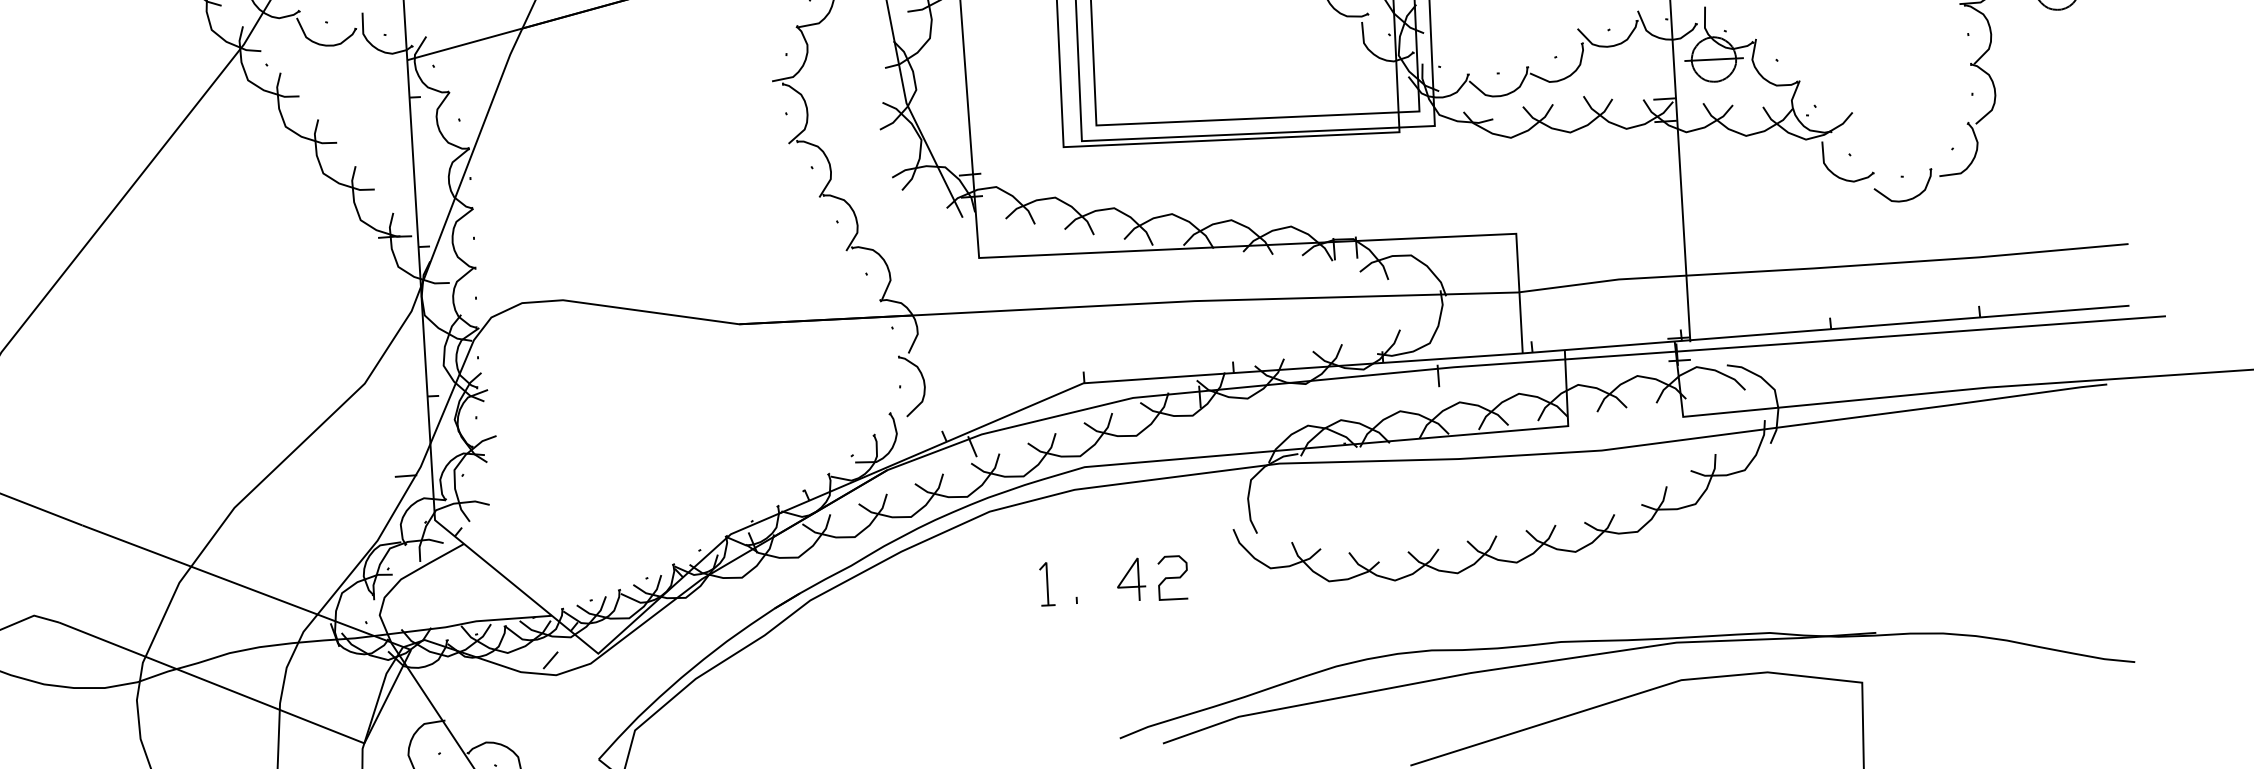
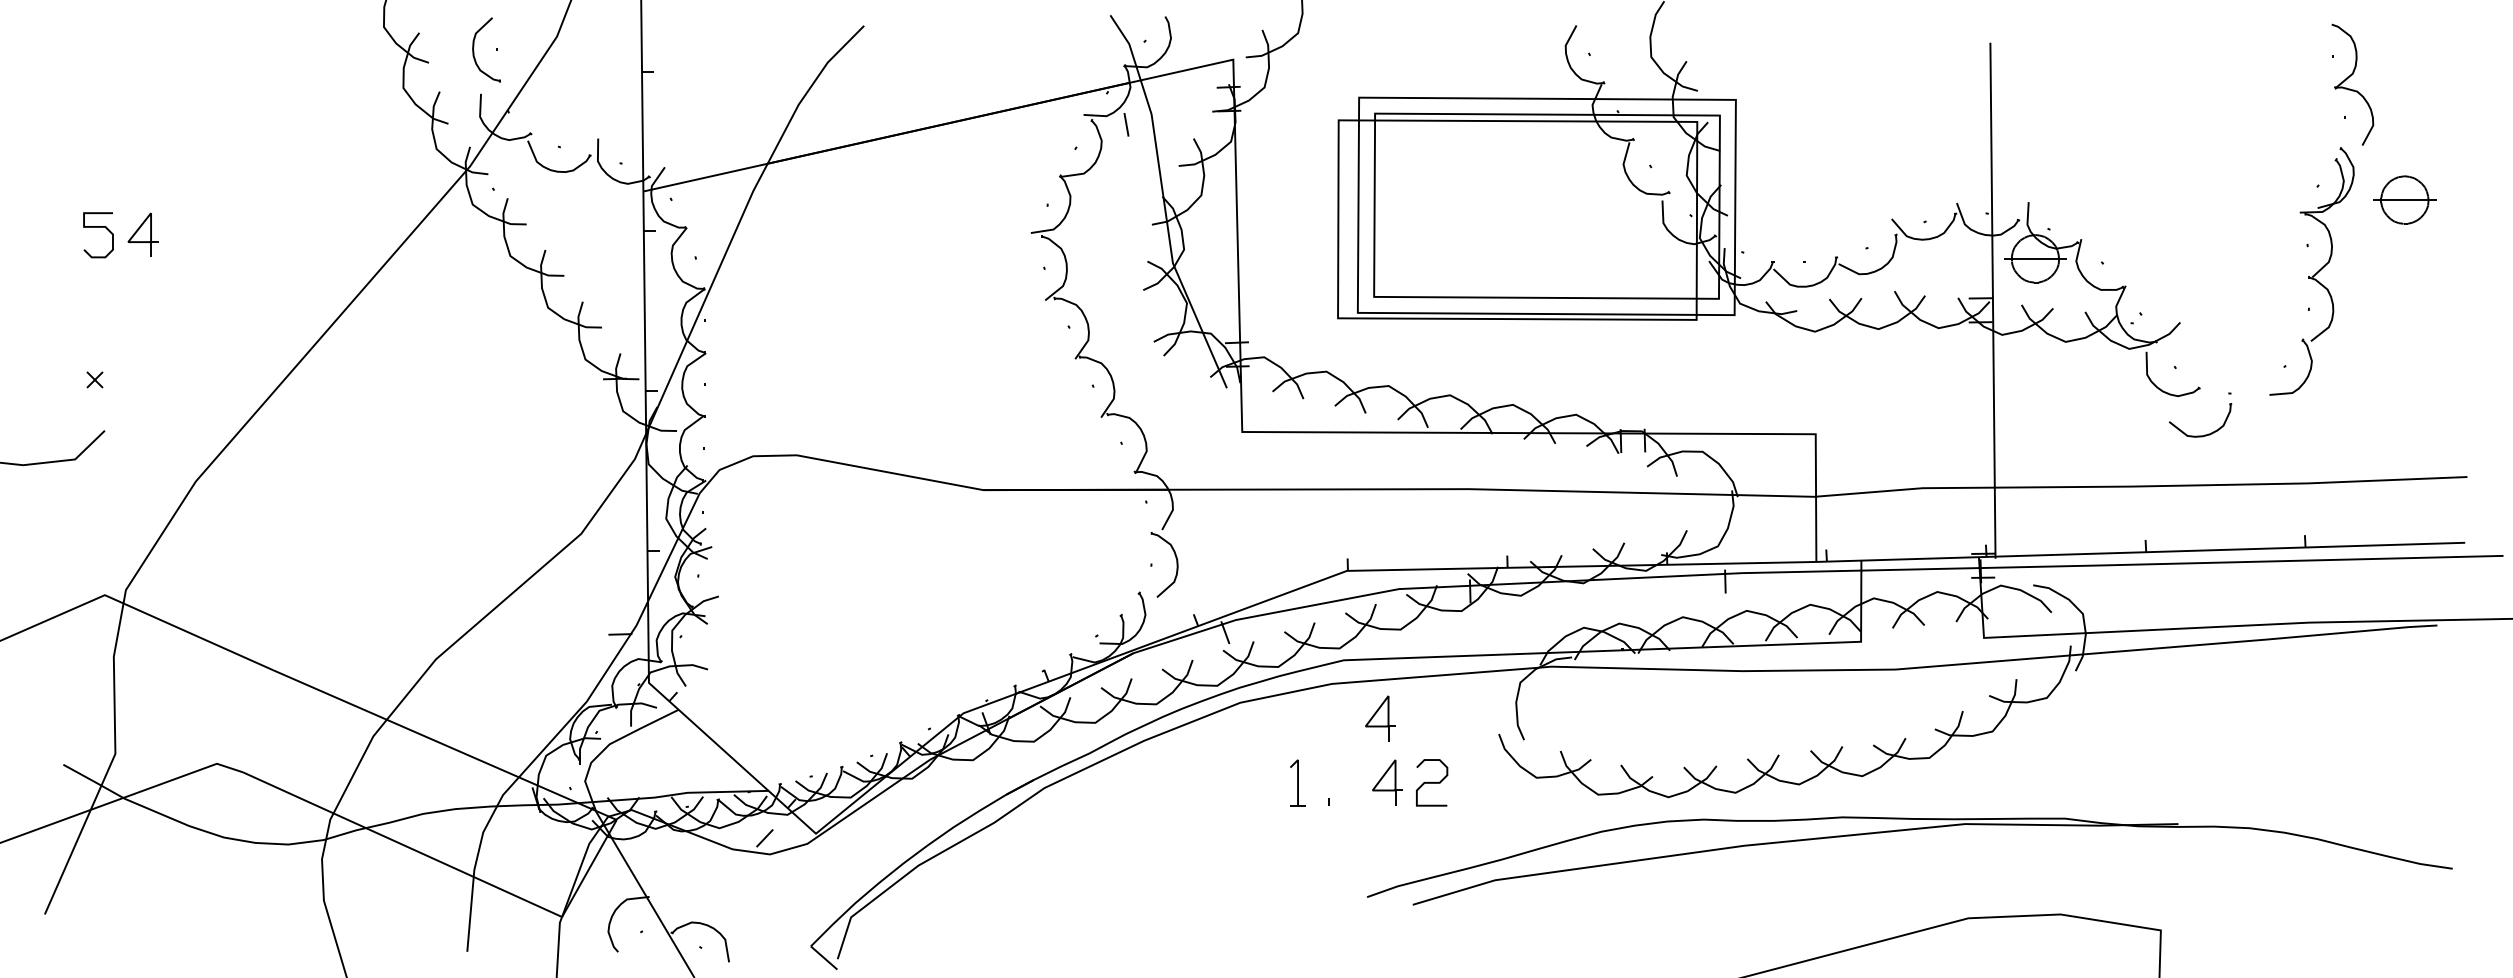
part: (1907, 198) -> (2204, 434), moved
part: (1121, 519) -> (1380, 718), added
part: (1618, 652) -> (1902, 831), moved

